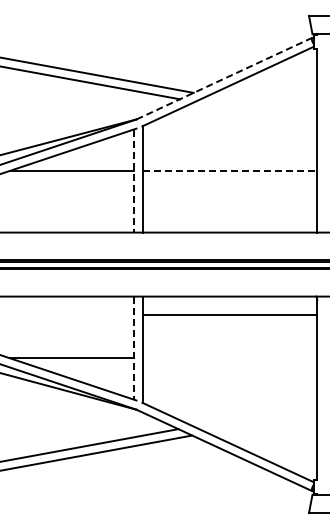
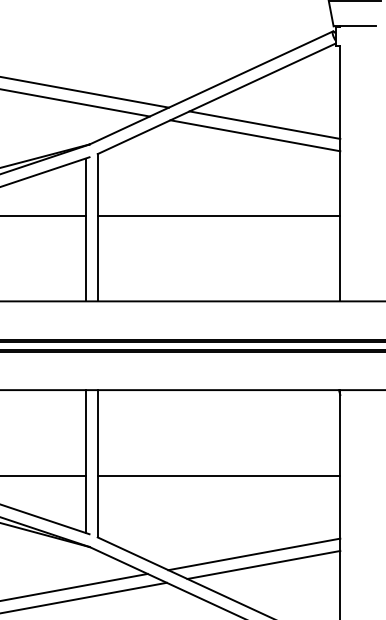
line: (224, 78) -> (211, 87), dashed -> solid
line: (262, 105) -> (264, 125), added
line: (255, 113) -> (254, 136), added
line: (230, 170) -> (219, 215), dashed -> solid
line: (133, 181) -> (85, 230), dashed -> solid
line: (229, 315) -> (218, 475), moved
line: (133, 348) -> (85, 462), dashed -> solid
line: (255, 414) -> (254, 553), added
line: (262, 422) -> (264, 564), added

